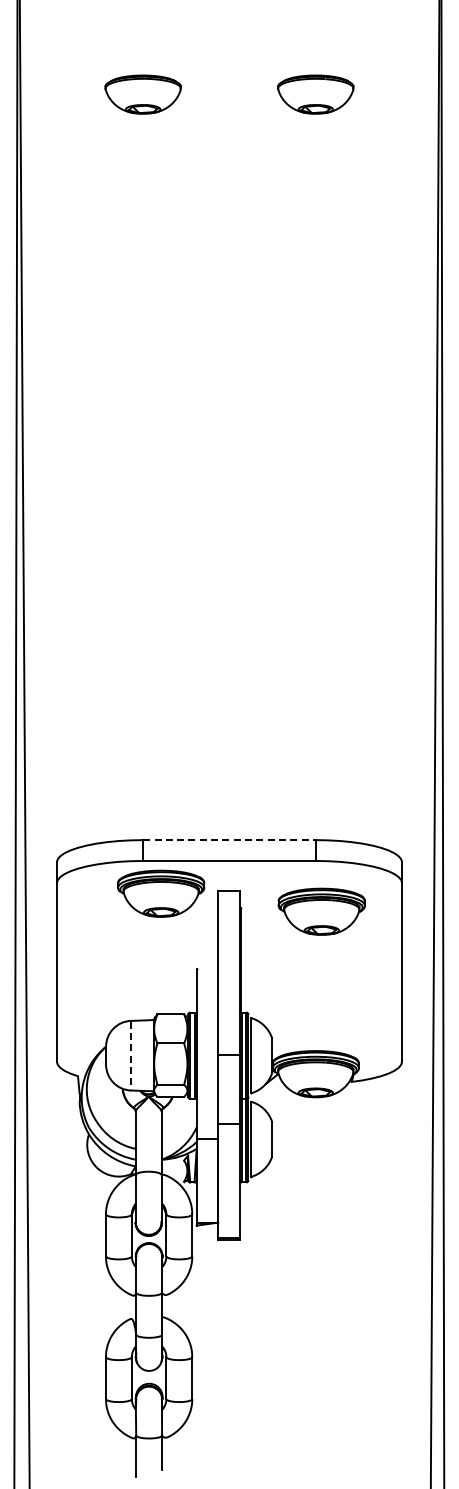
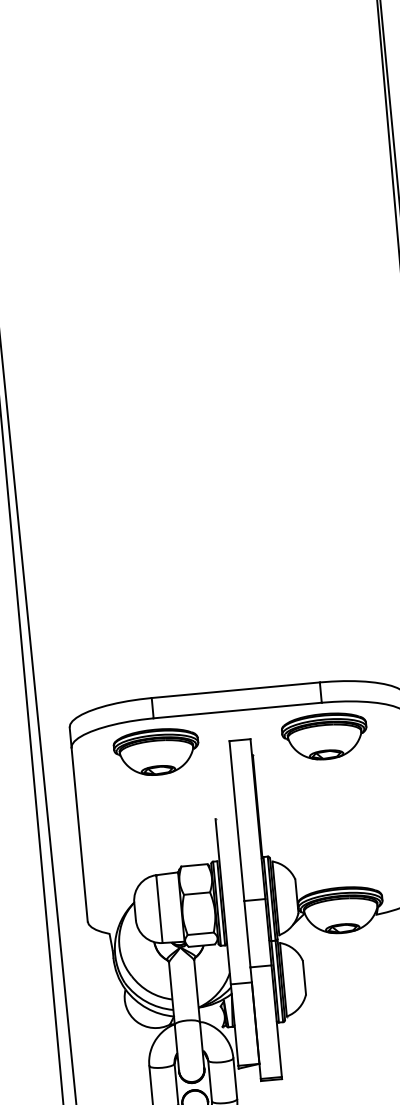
line: (229, 840) -> (235, 690), dashed -> solid
part: (161, 893) -> (157, 751), moved
part: (321, 911) -> (324, 736), moved
line: (131, 1056) -> (159, 909), dashed -> solid

